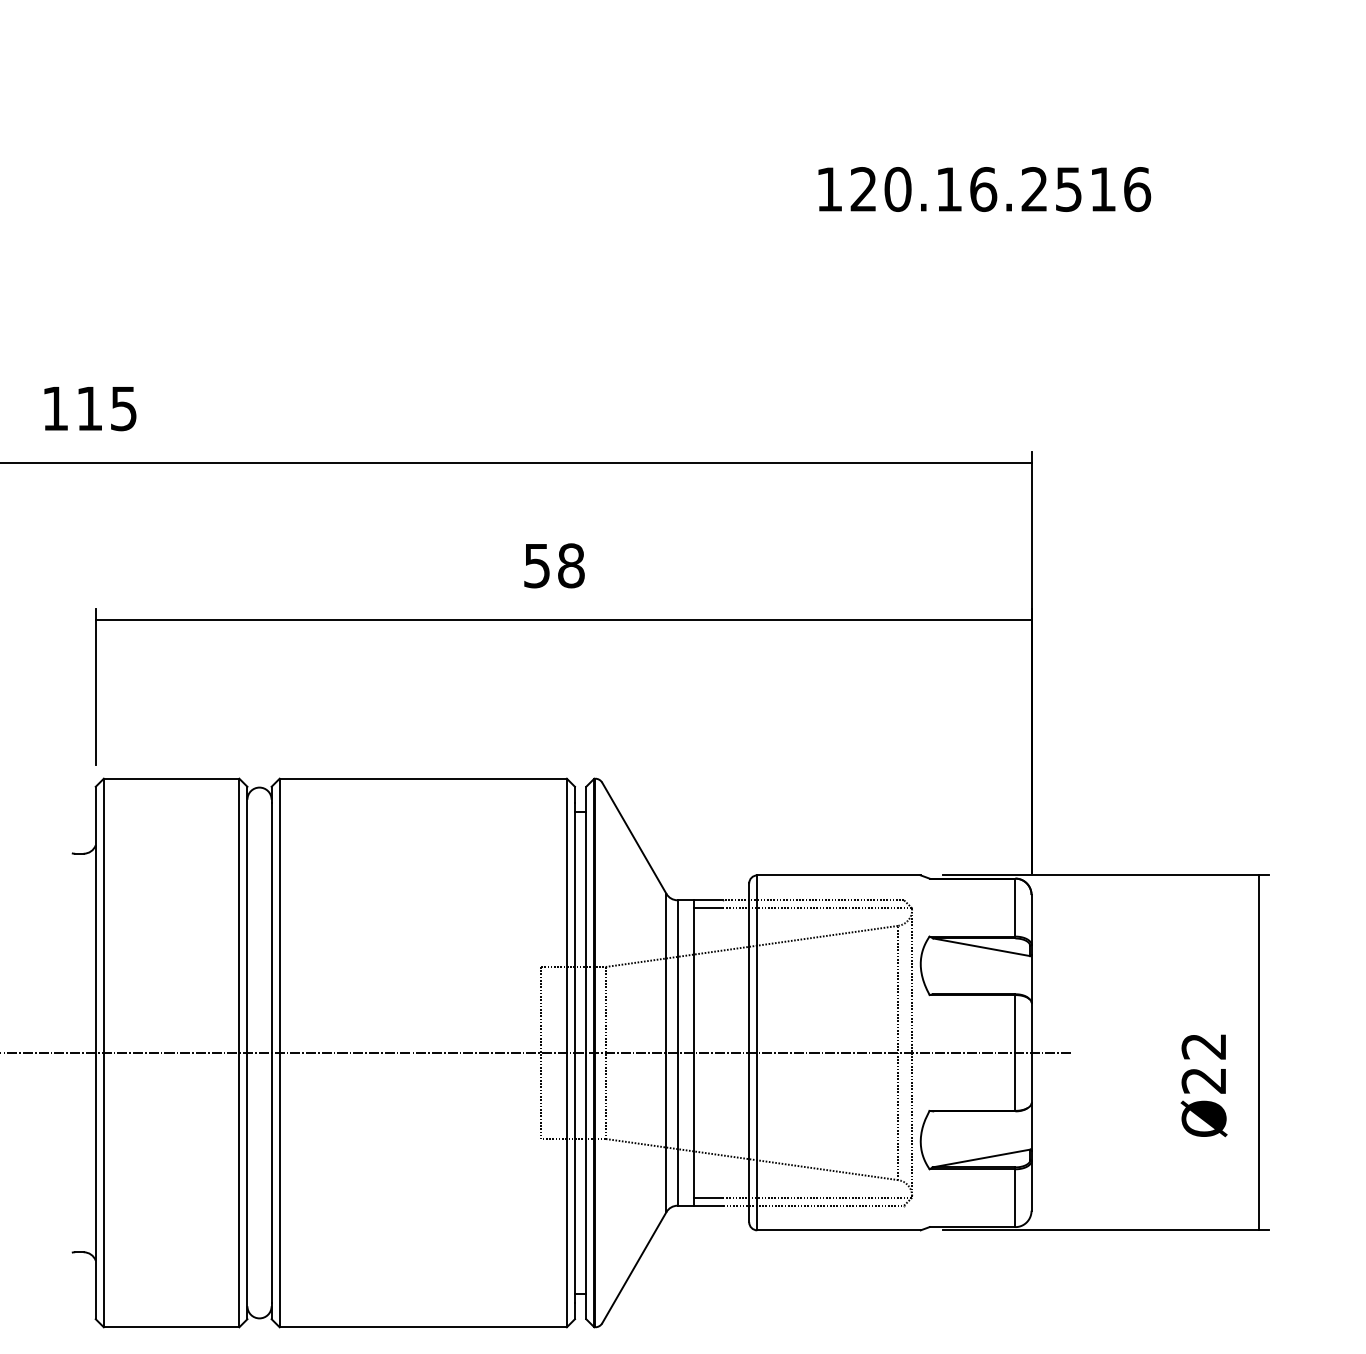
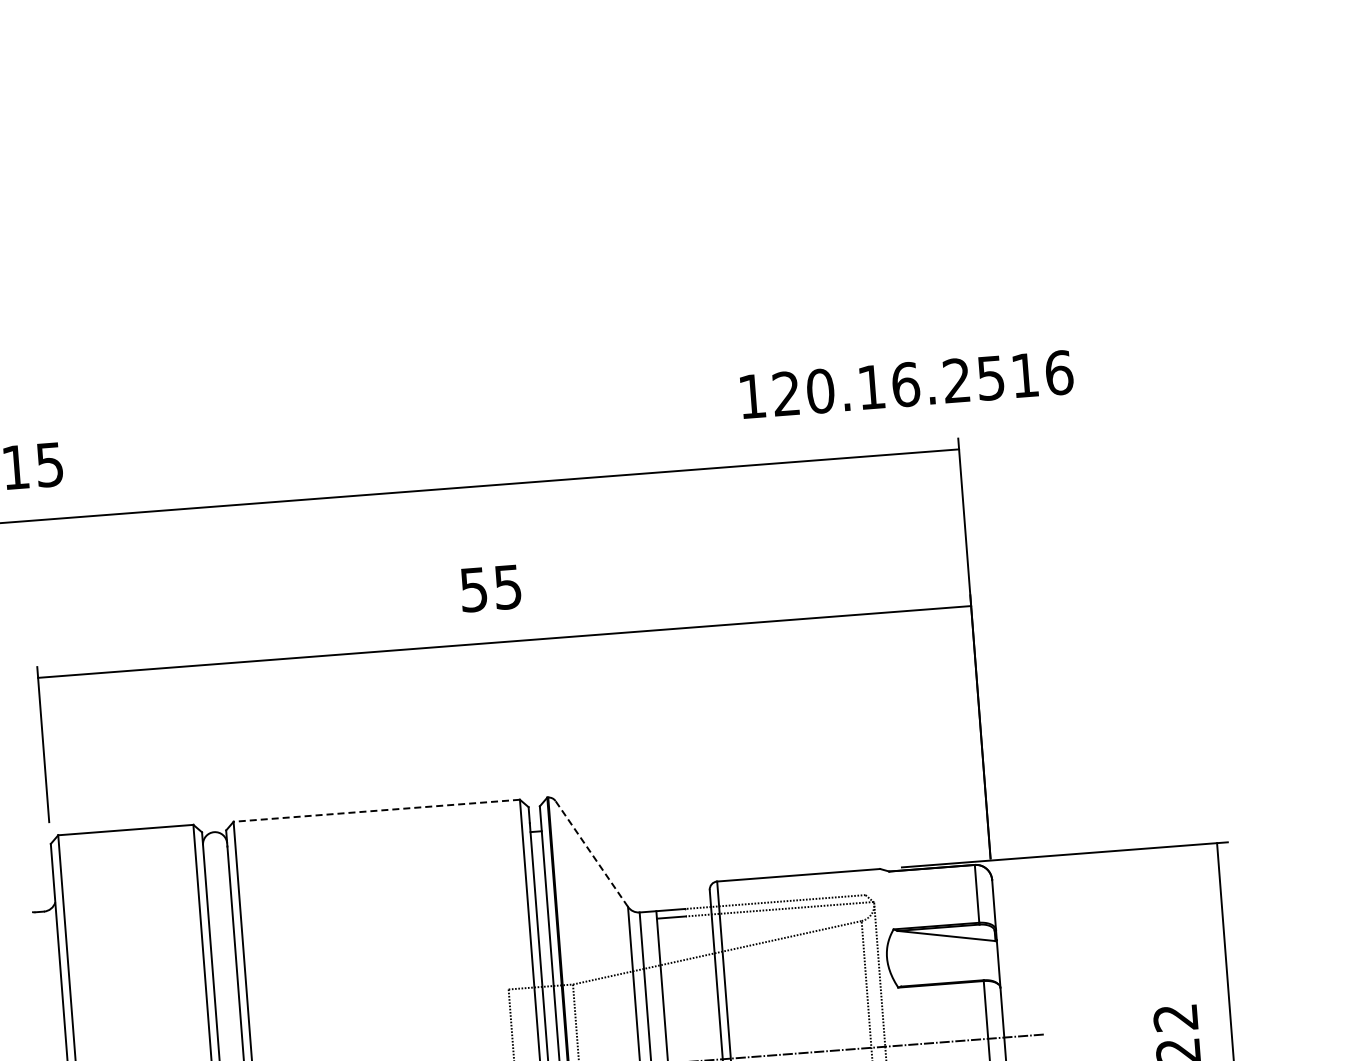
text: (984, 189) -> (906, 384), moved
text: (571, 565) -> (508, 586), 58 -> 55
line: (423, 778) -> (376, 810), solid -> dashed
line: (634, 837) -> (591, 853), solid -> dashed

